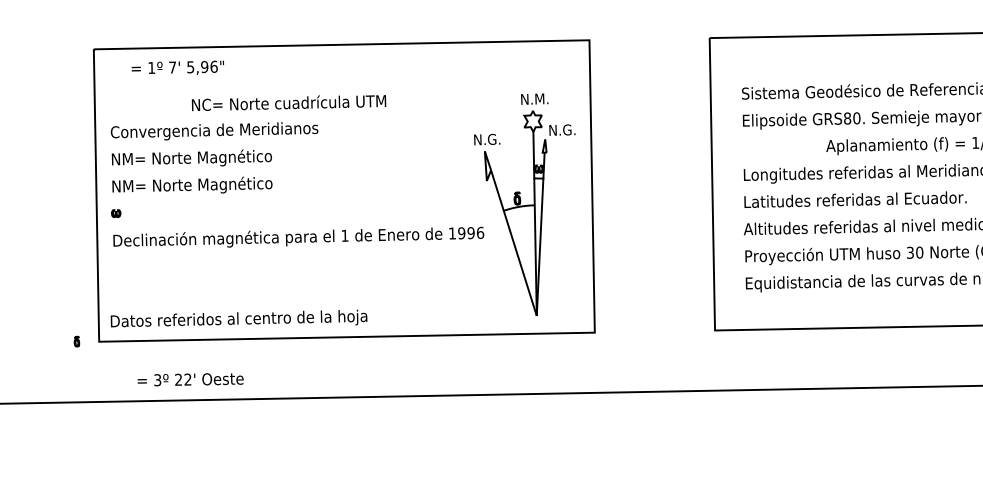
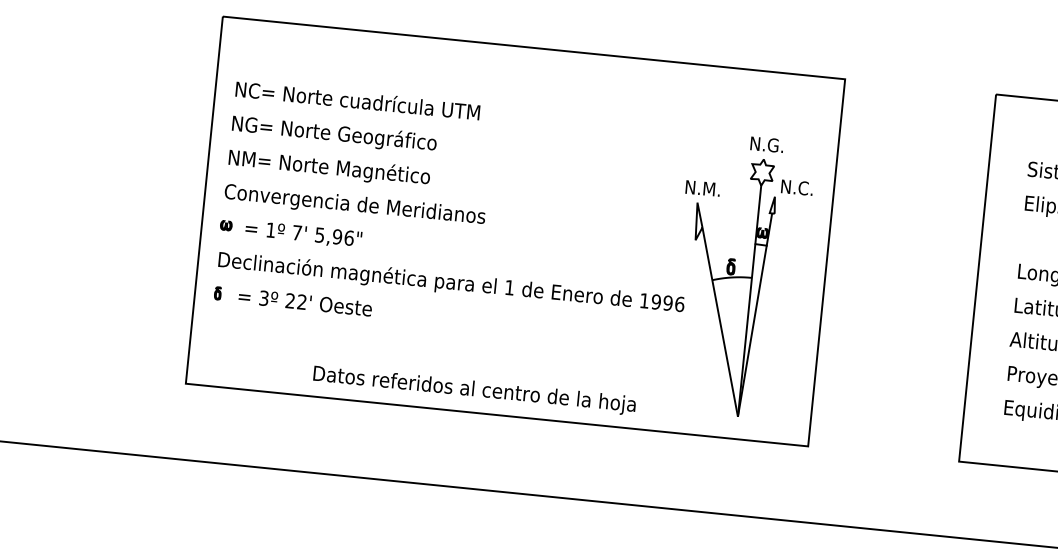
text: (177, 67) -> (303, 233), moved
text: (541, 98) -> (776, 145), N.M. -> N.G.
text: (288, 103) -> (357, 101), moved
text: (571, 130) -> (809, 189), N.G. -> N.C.
text: (214, 131) -> (361, 137), Convergencia de Meridianos -> NG= Norte Geográfico
text: (494, 138) -> (711, 188), N.G. -> N.M.
text: (215, 185) -> (354, 205), NM= Norte Magnético -> Convergencia de Meridianos
text: (238, 318) -> (474, 388), moved
part: (76, 341) -> (217, 293), moved
text: (190, 379) -> (305, 302), moved

